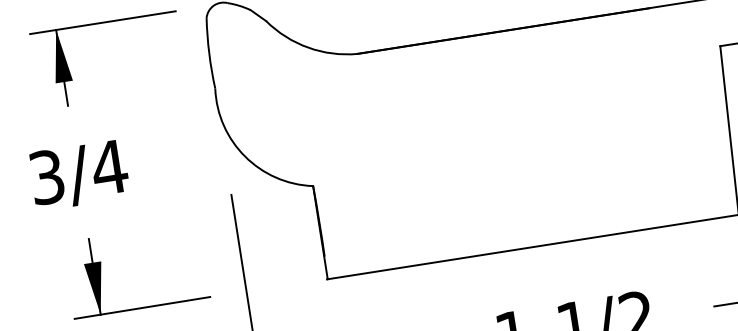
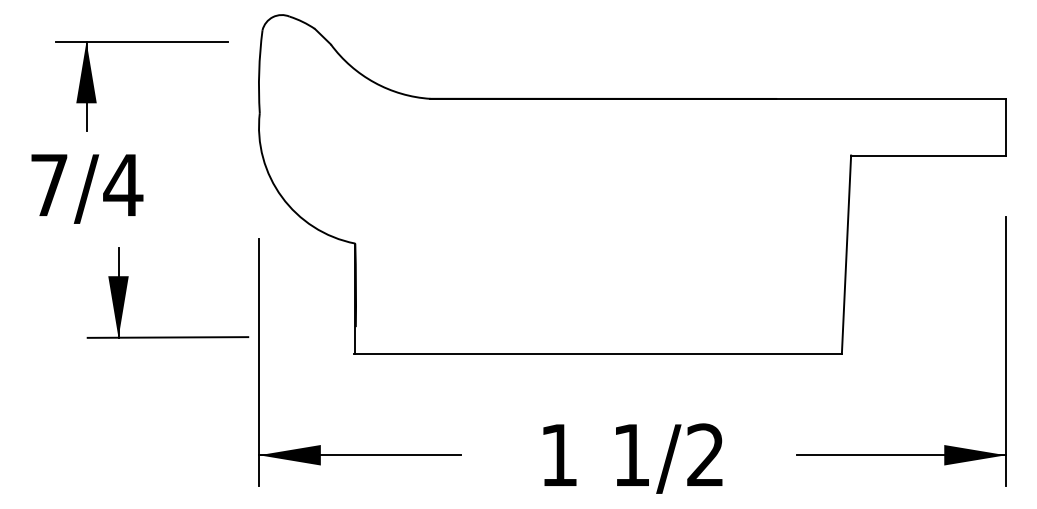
part: (102, 23) -> (141, 42), moved
text: (47, 177) -> (49, 185), 3/4 -> 7/4
part: (101, 269) -> (127, 285), moved

